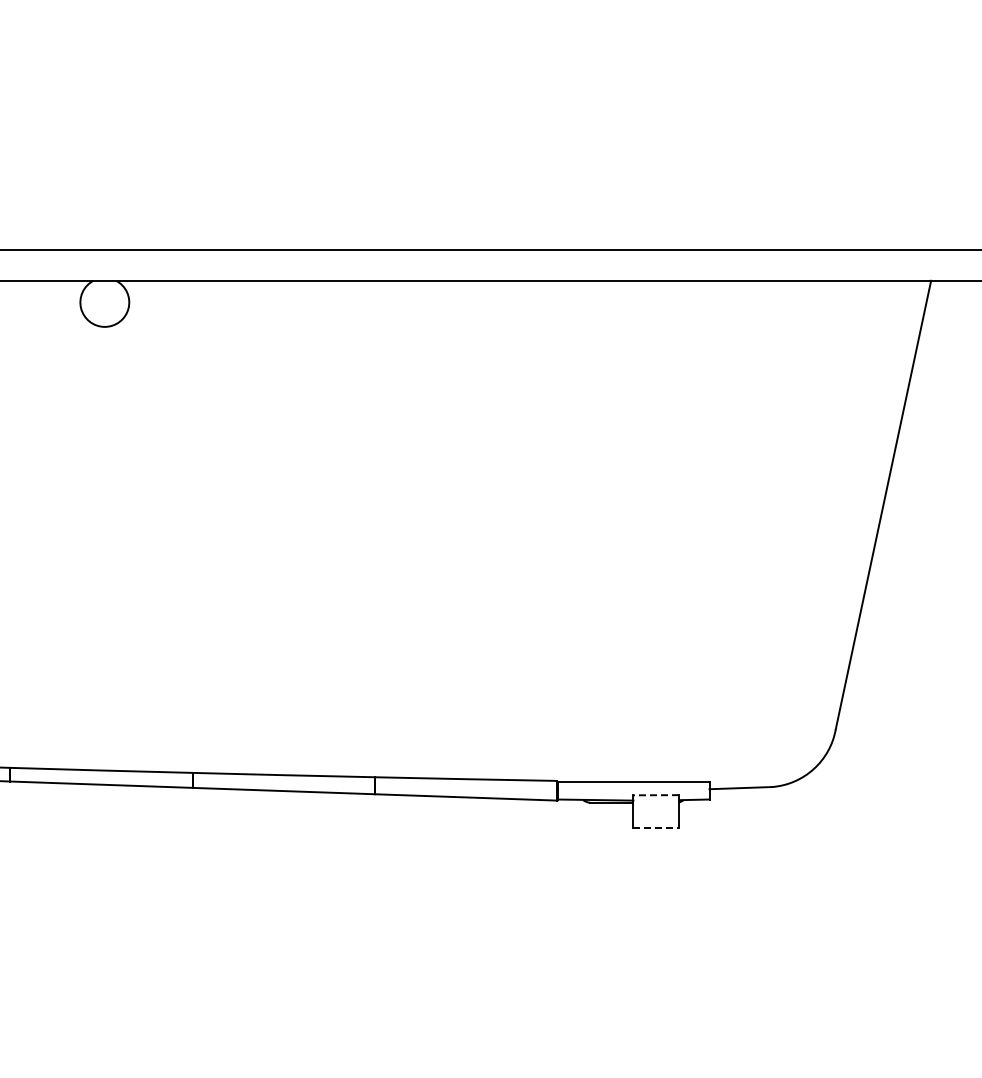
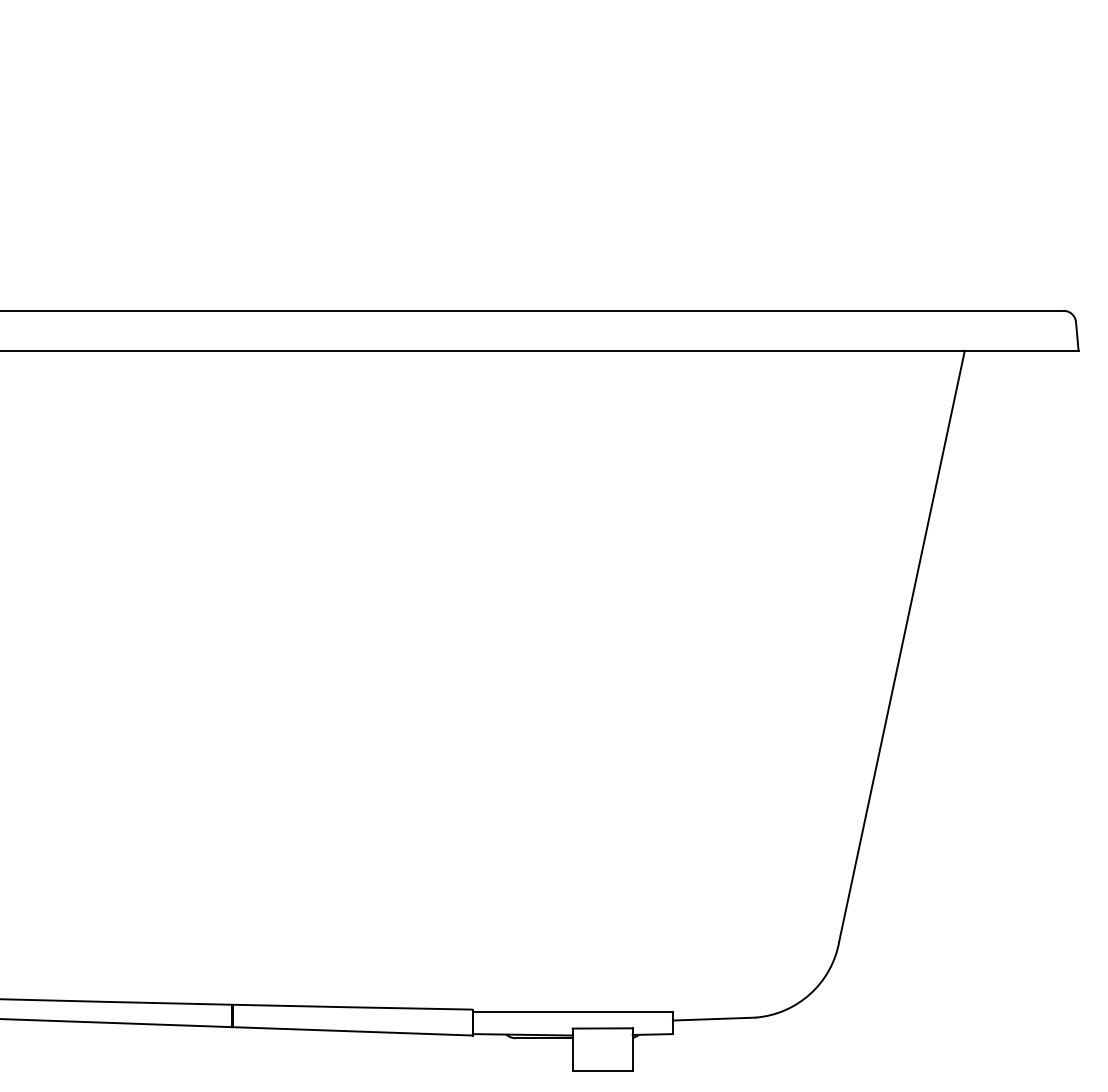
line: (656, 795) -> (603, 1028), dashed -> solid
line: (656, 827) -> (603, 1070), dashed -> solid

